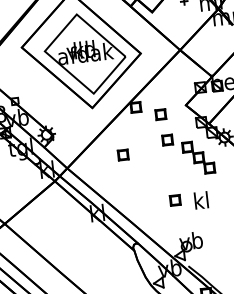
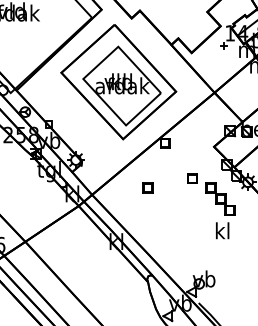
part: (160, 114) -> (188, 152), removed
part: (174, 200) -> (192, 237), removed
text: (201, 200) -> (222, 230), moved

